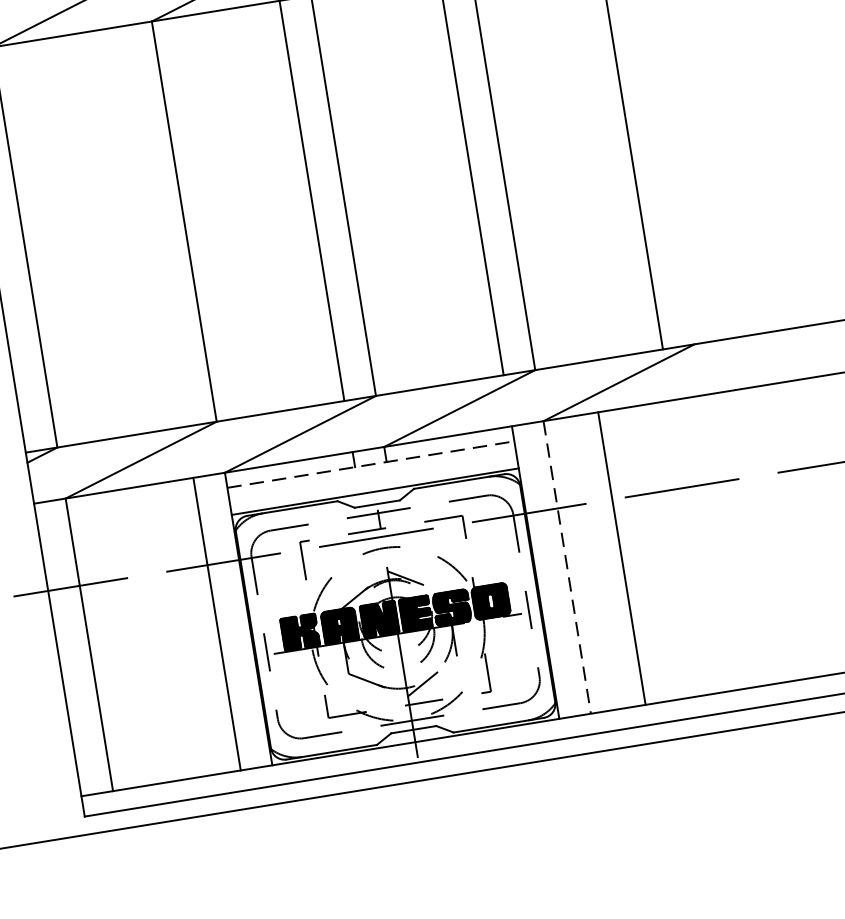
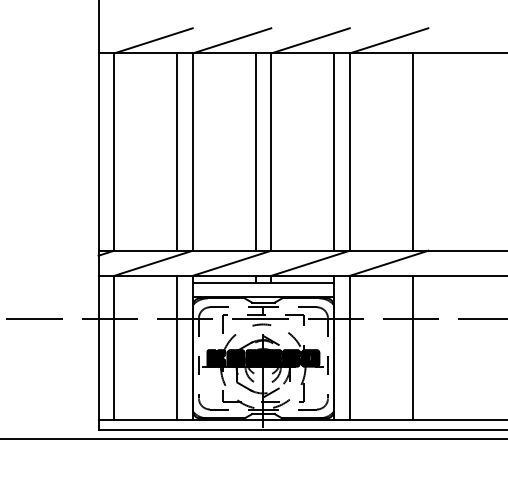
line: (153, 225) -> (177, 151), added
line: (371, 464) -> (263, 283), dashed -> solid
line: (621, 557) -> (412, 347), moved
line: (566, 568) -> (349, 348), dashed -> solid

